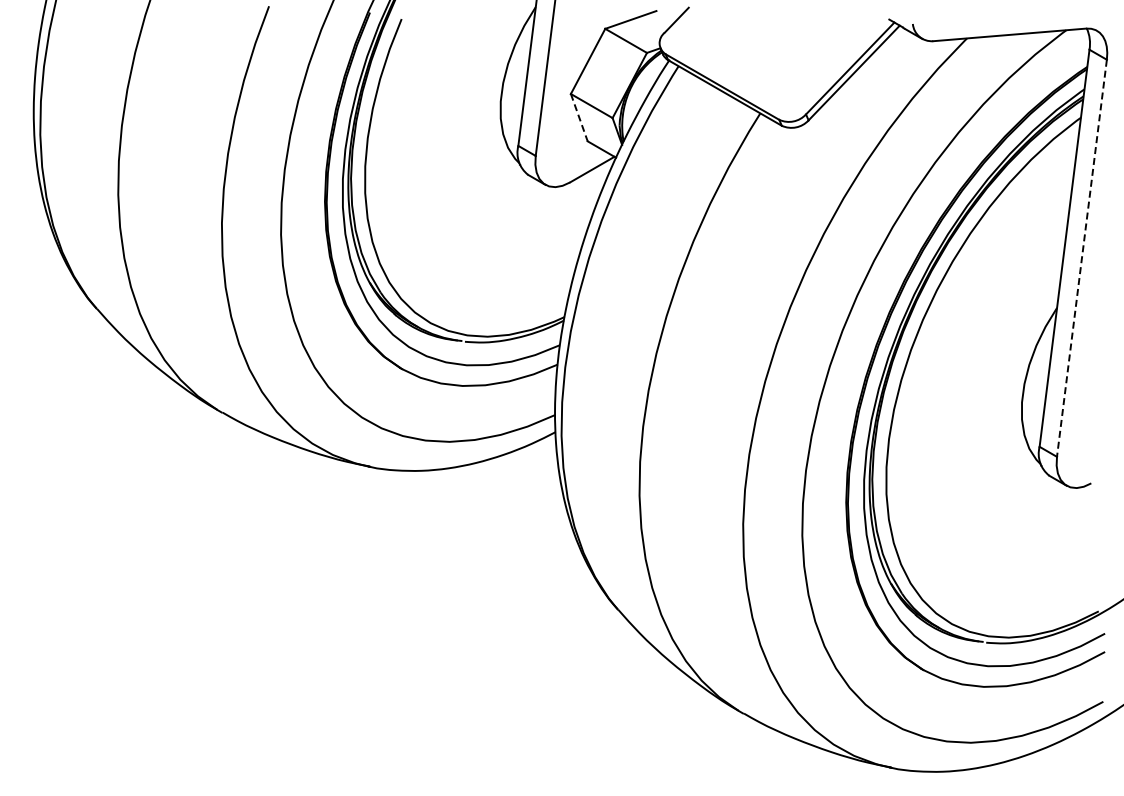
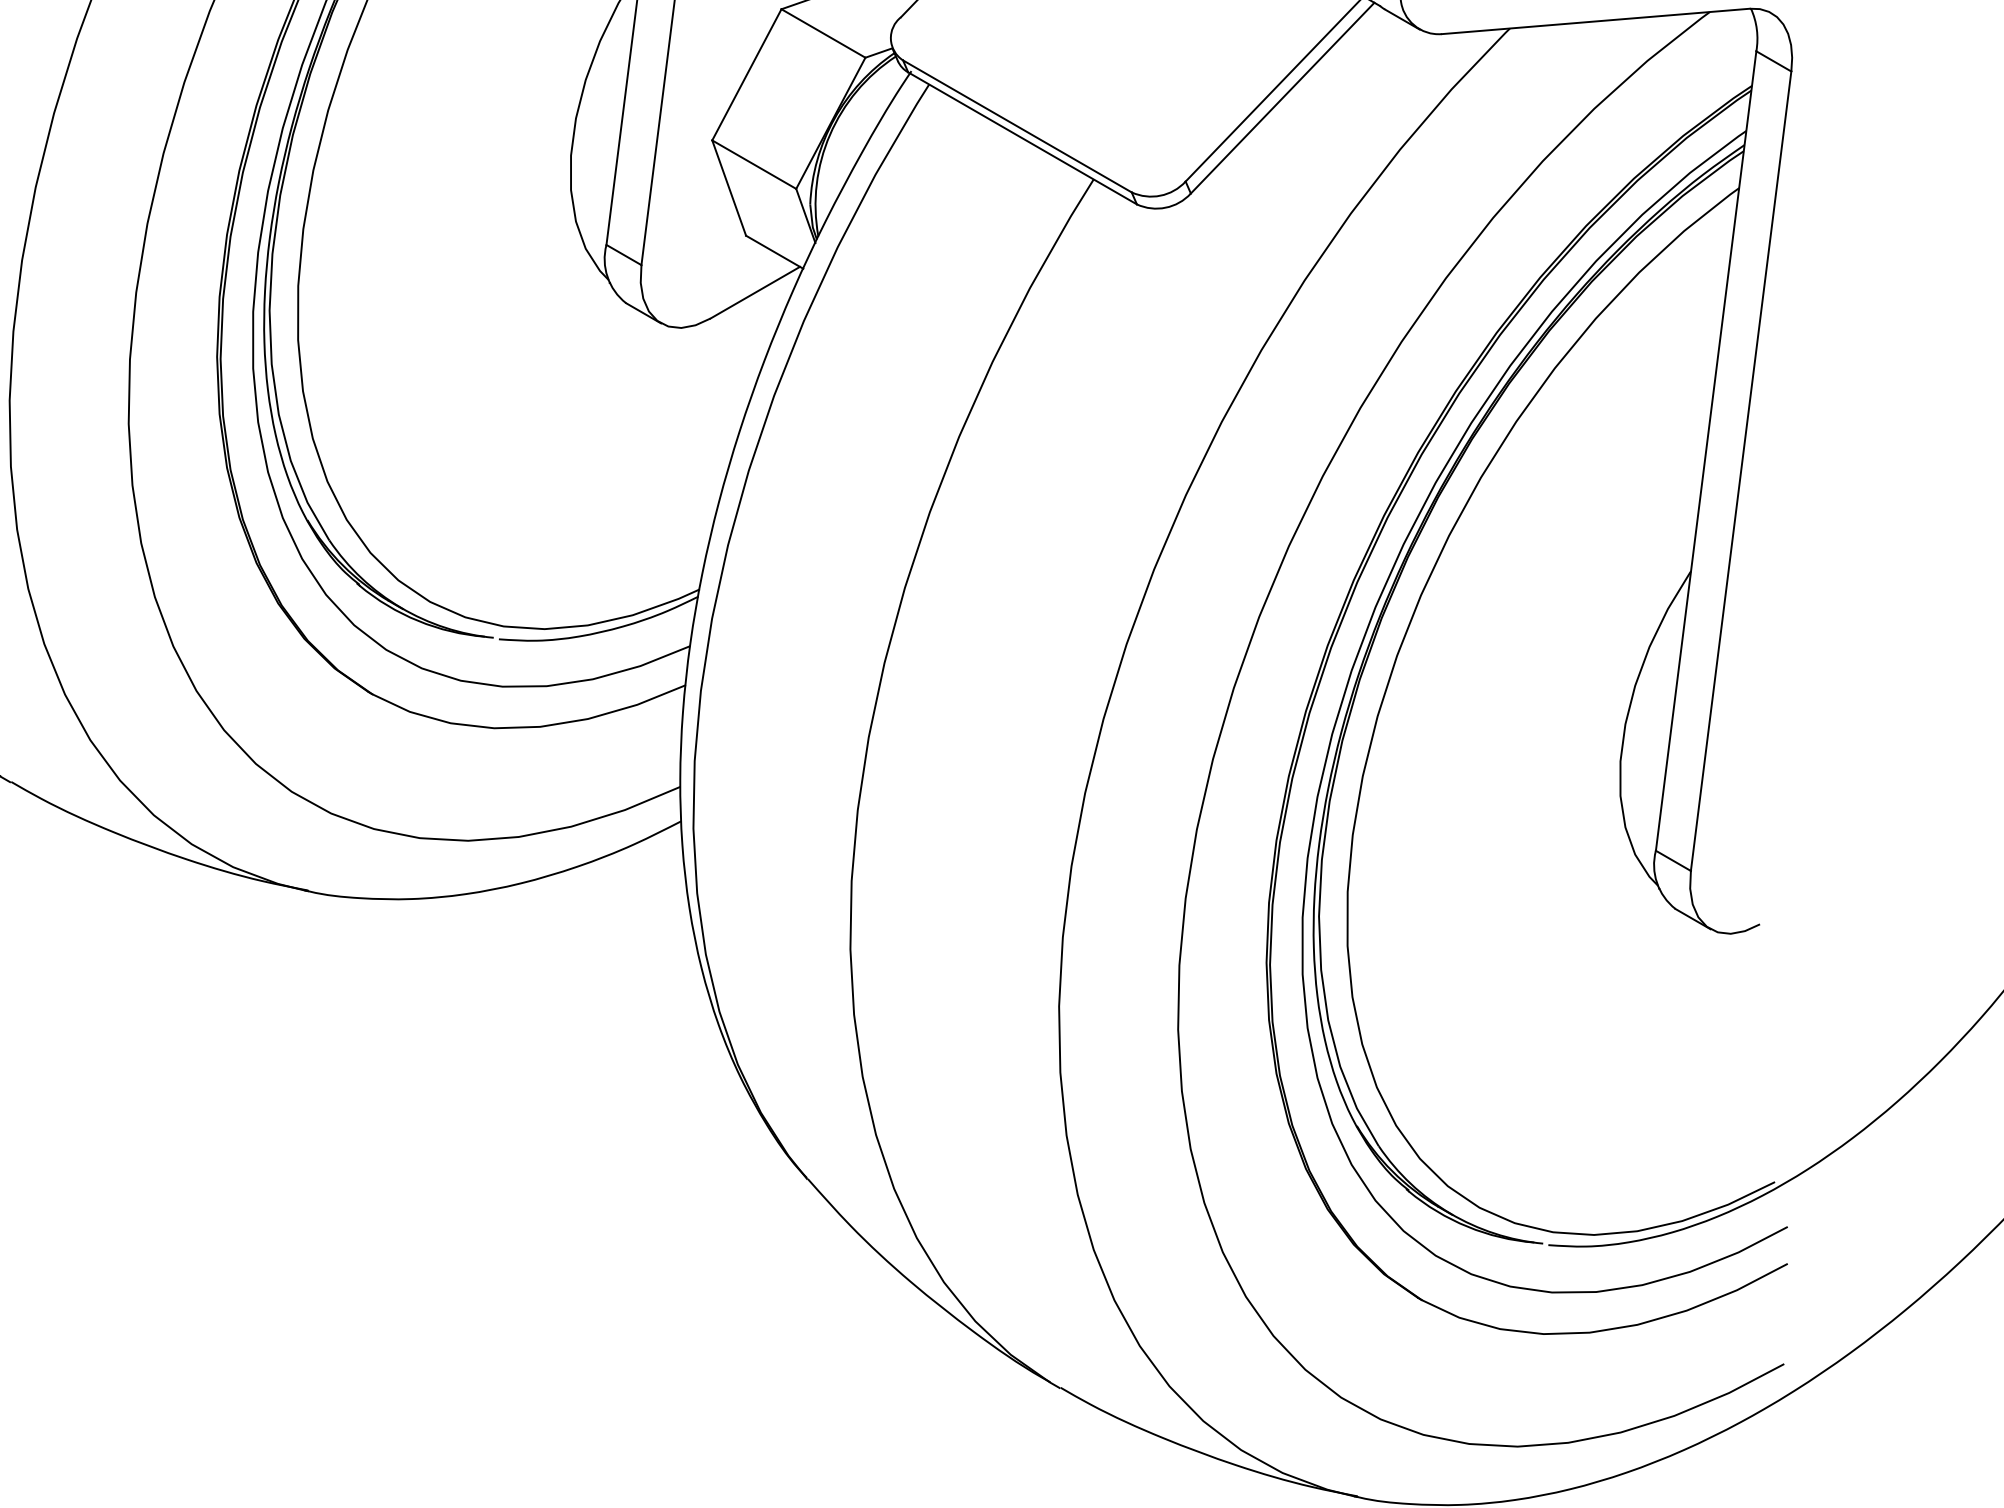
line: (579, 118) -> (729, 189), dashed -> solid
line: (1081, 258) -> (1740, 471), dashed -> solid

